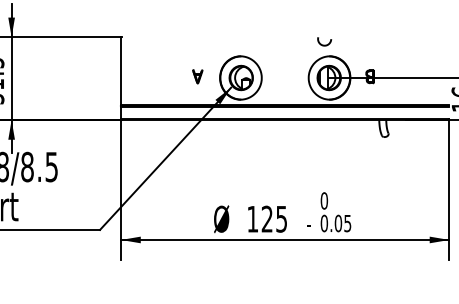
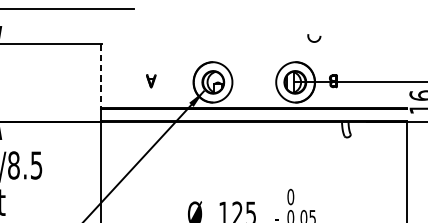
curve: (324, 44) -> (314, 40), moved
line: (121, 71) -> (101, 76), solid -> dashed
part: (197, 76) -> (151, 80), moved

